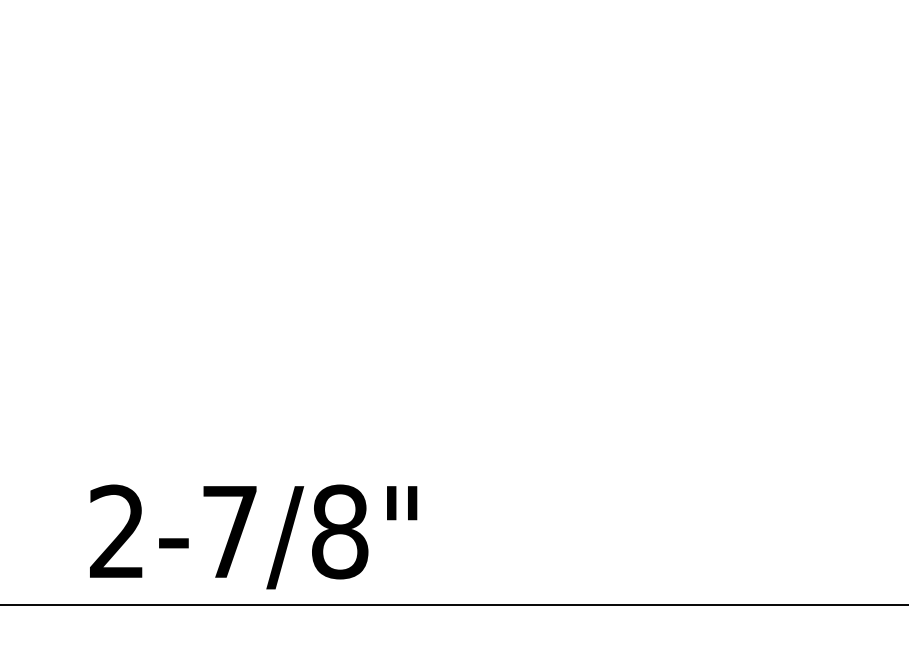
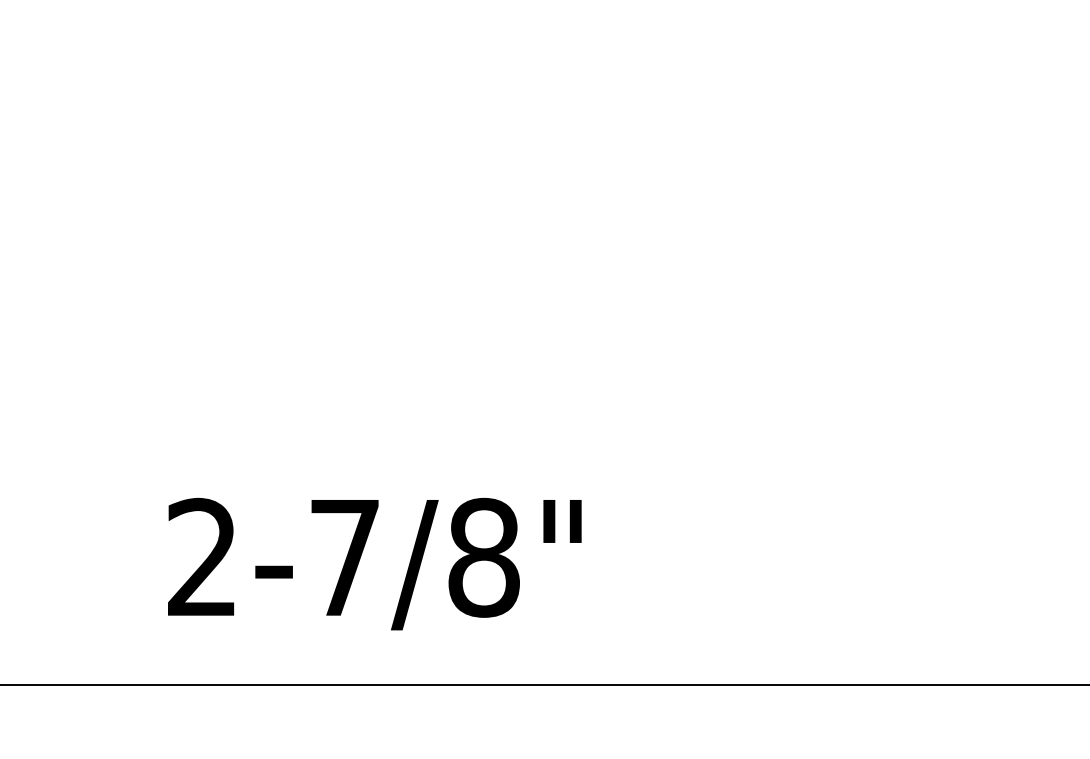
text: (253, 536) -> (374, 563), moved

